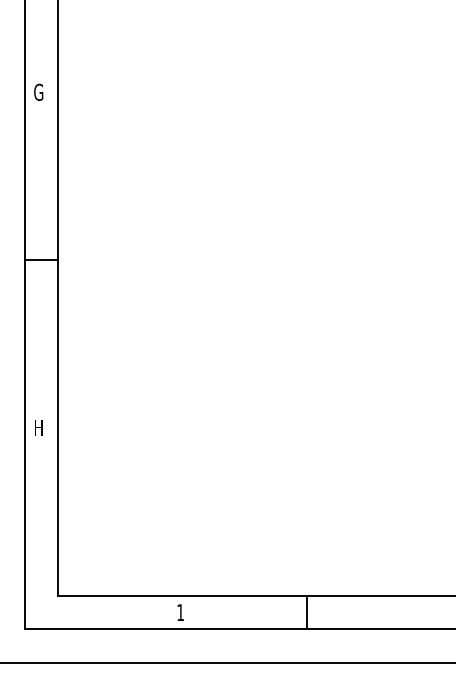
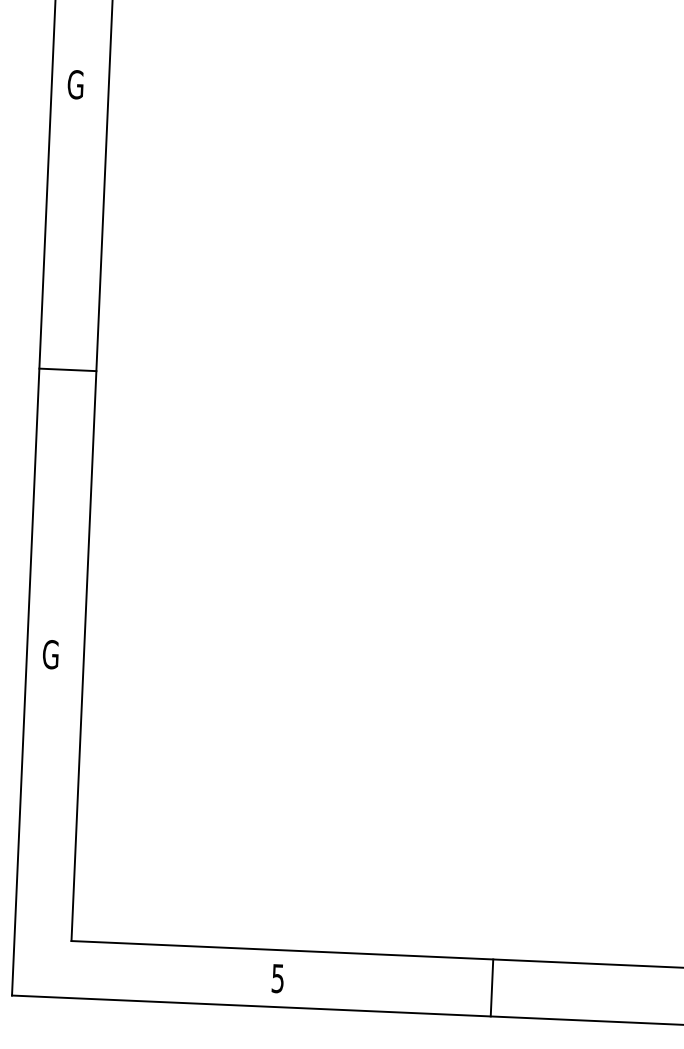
text: (38, 427) -> (50, 653), H -> G
text: (180, 612) -> (277, 978), 1 -> 5

